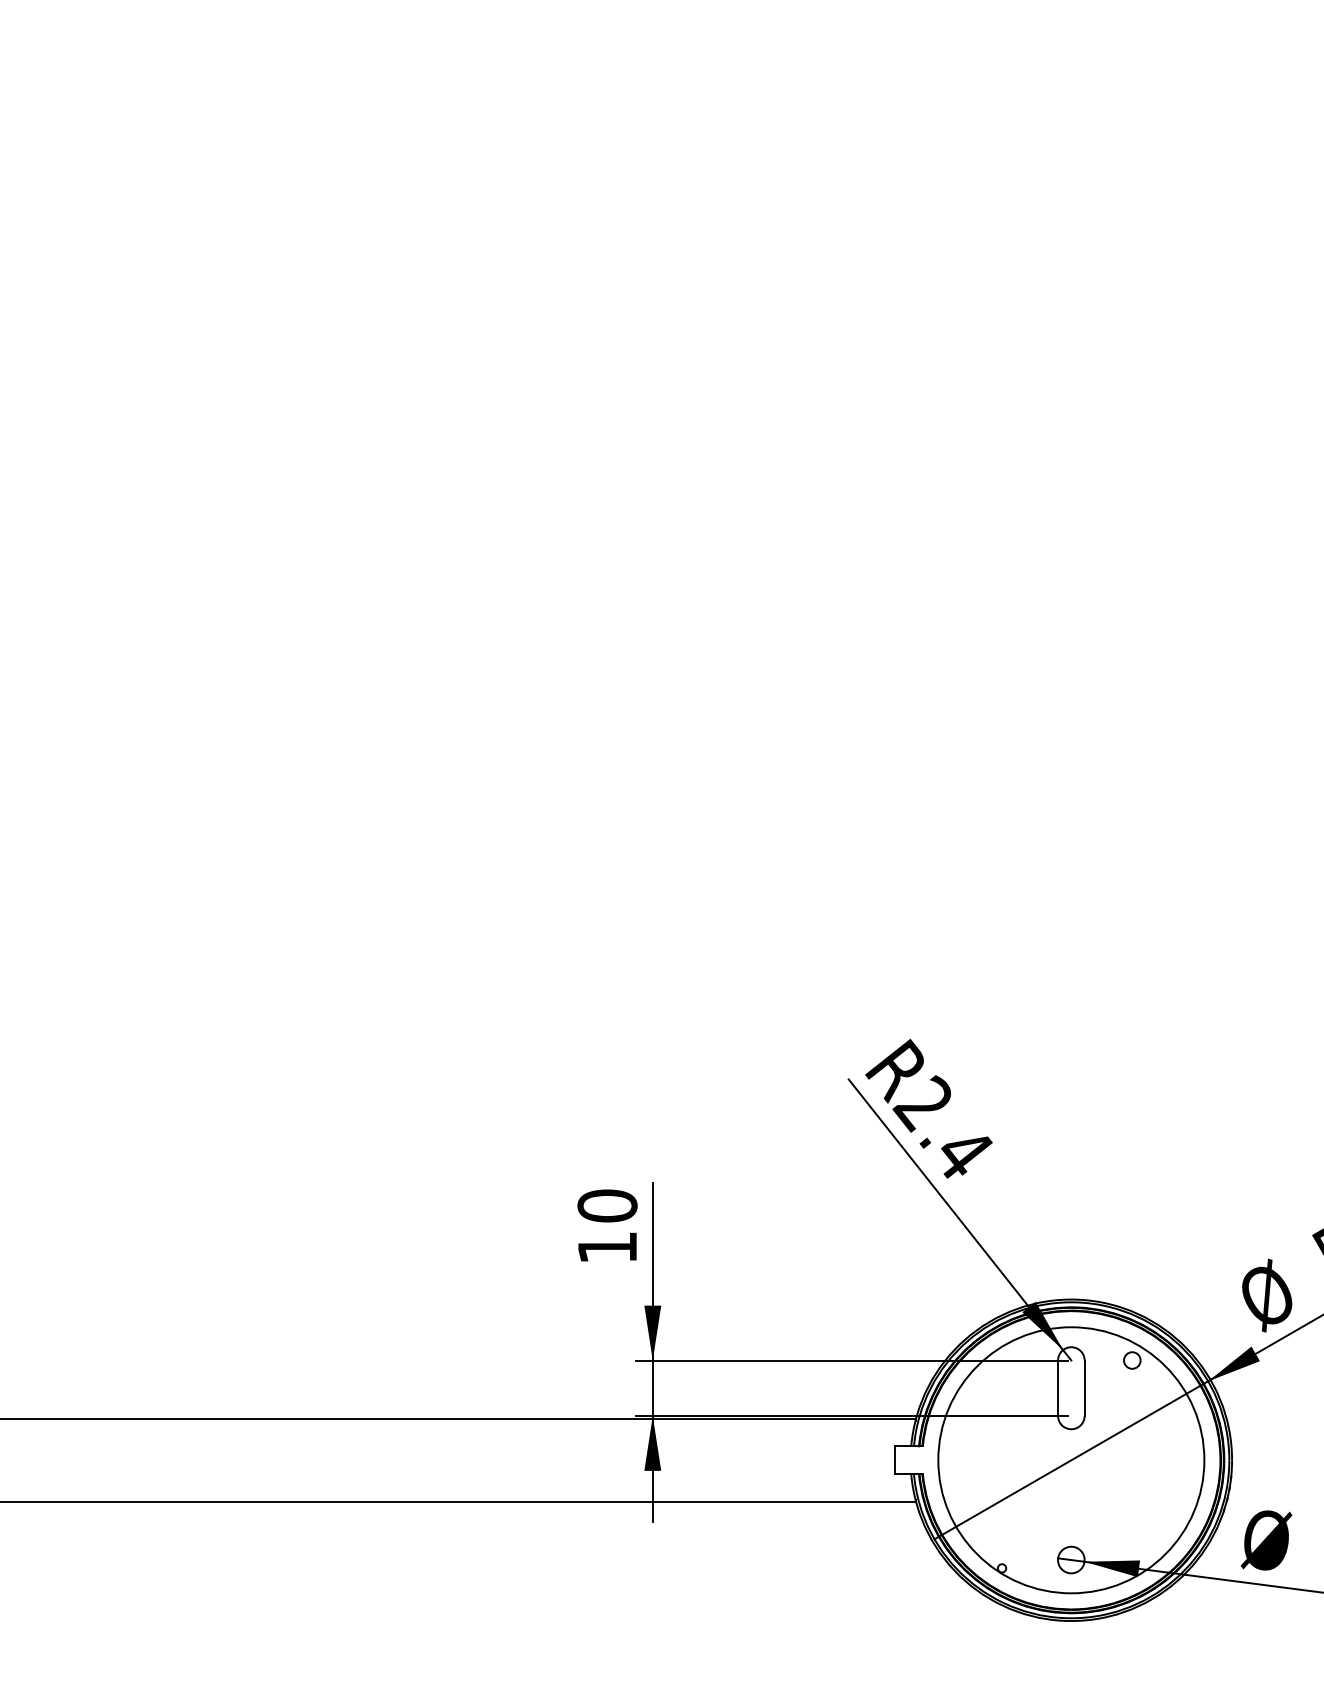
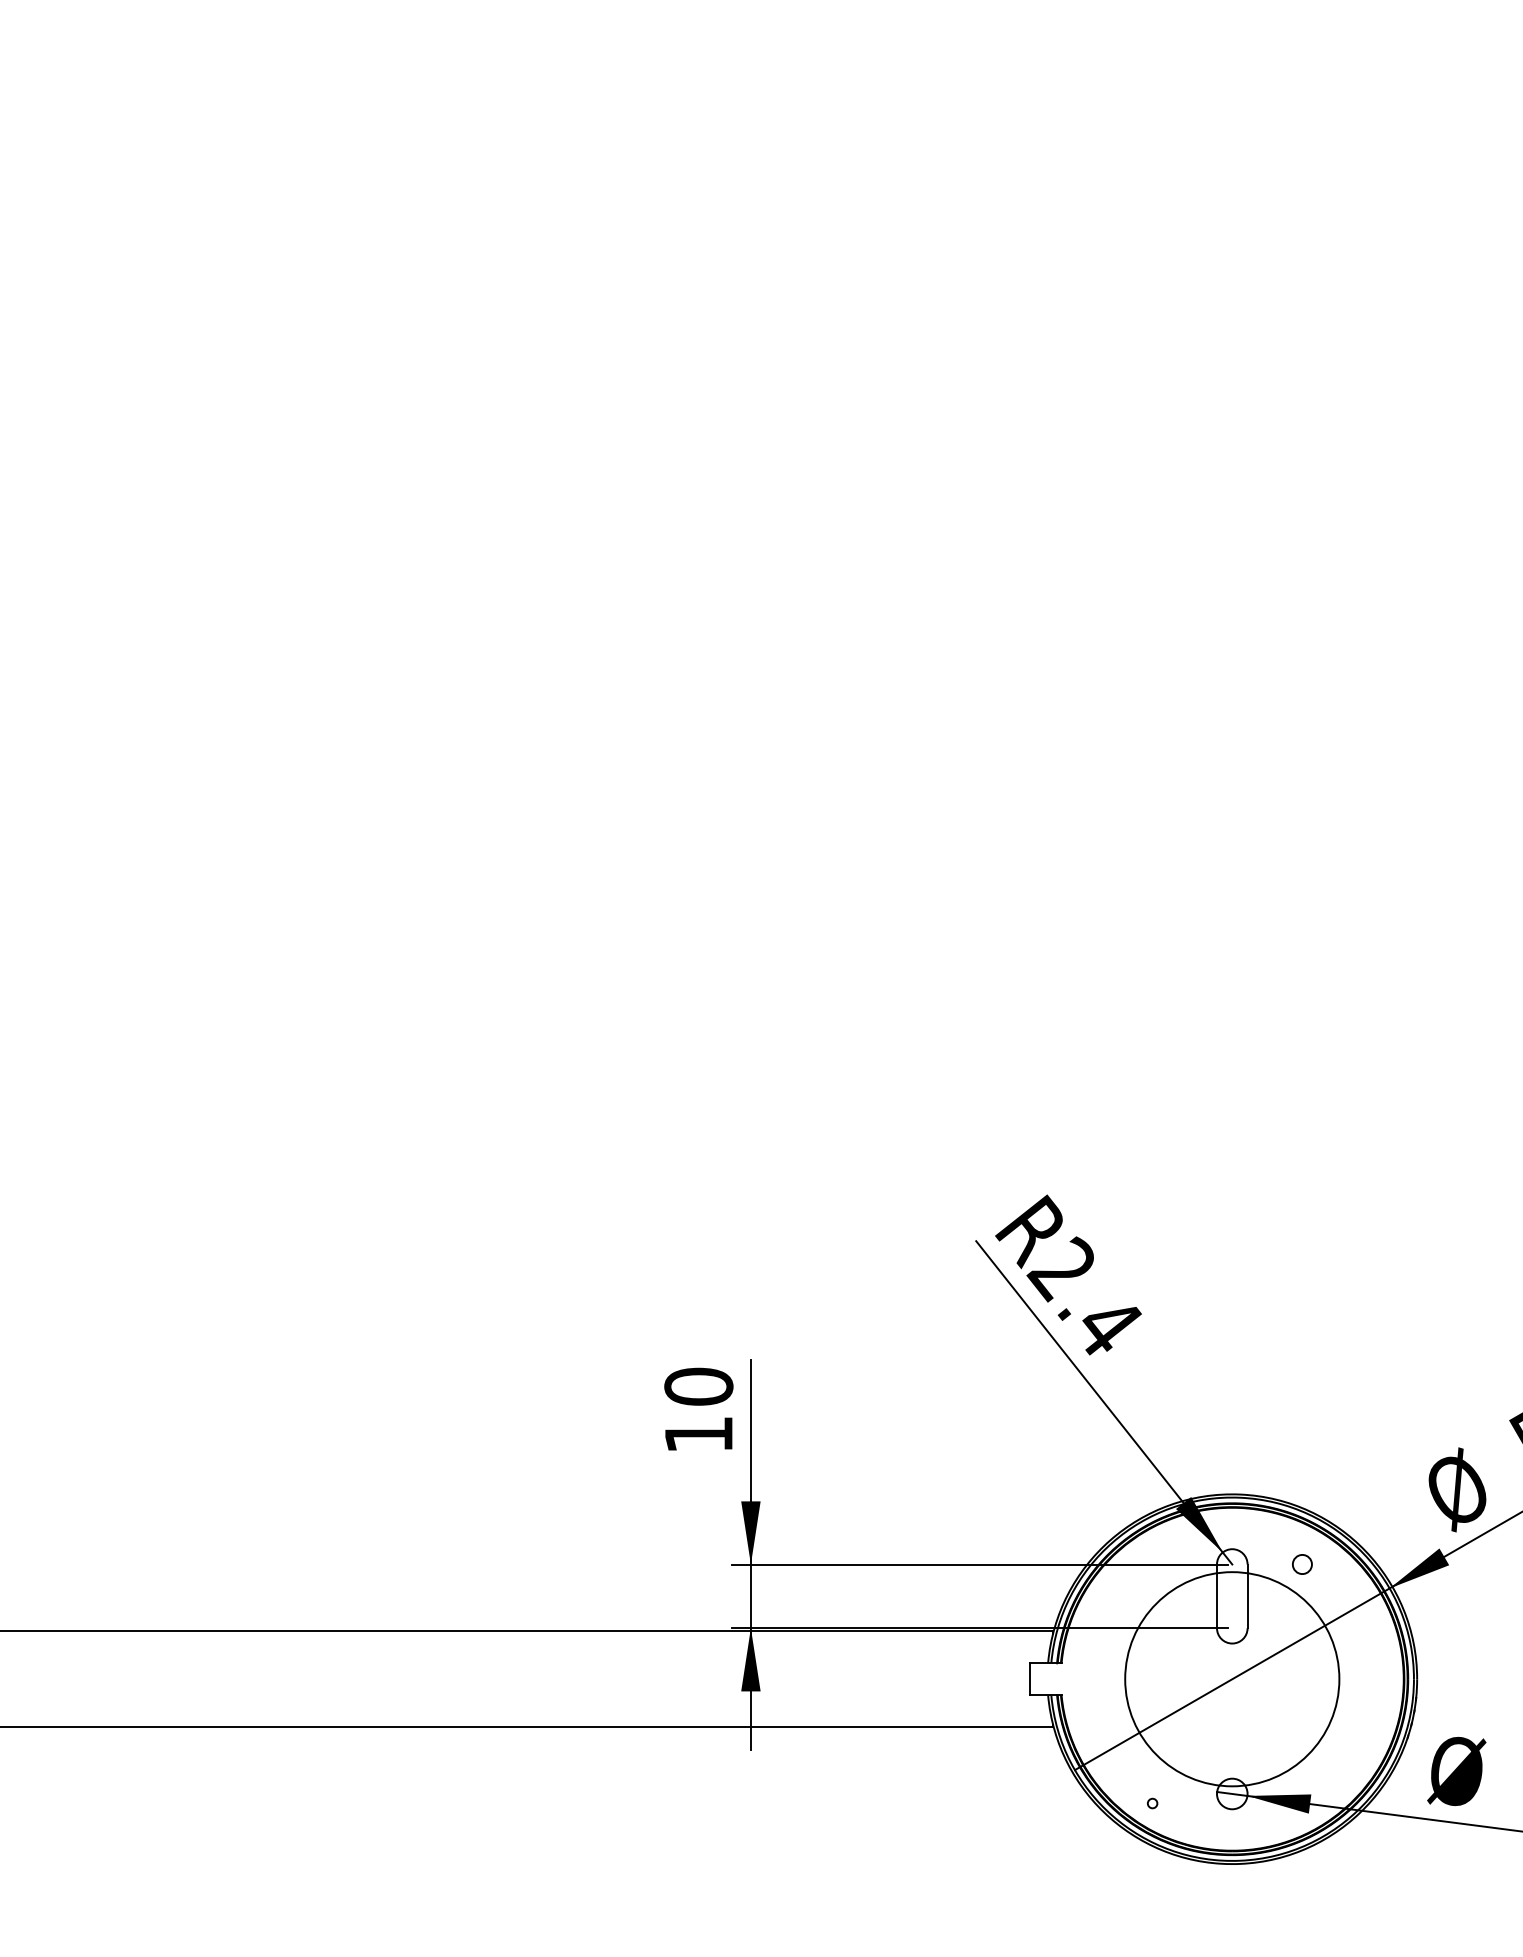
circle: (1071, 1460) -> (1232, 1679), size x0.7

